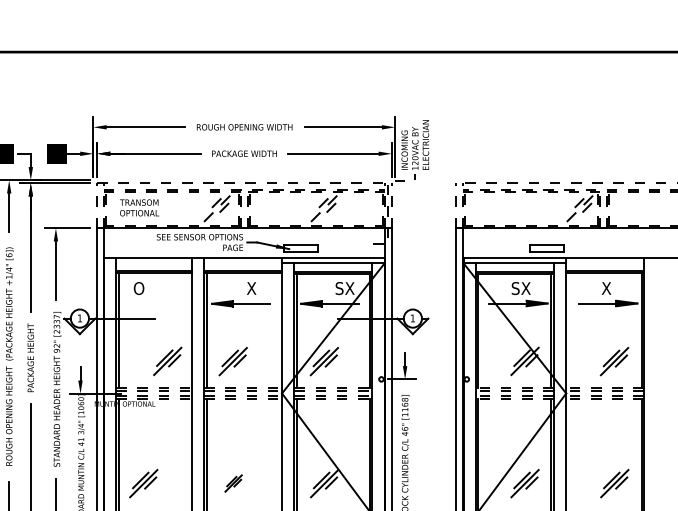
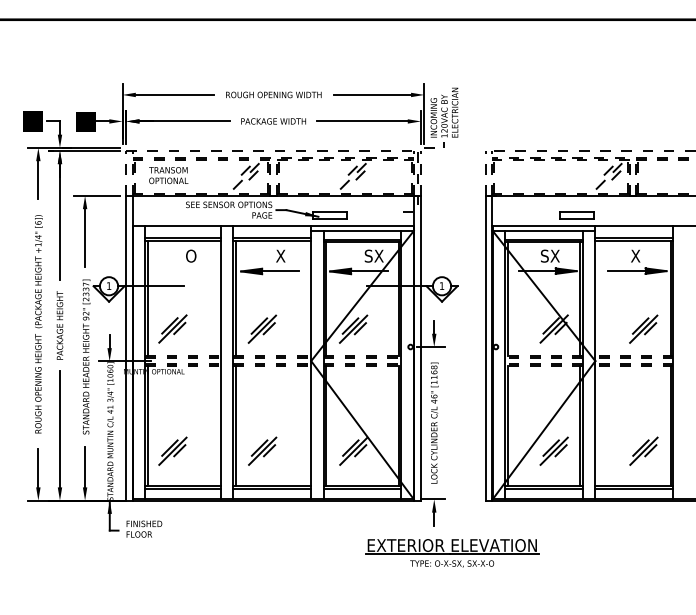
text: (139, 287) -> (191, 255), moved
part: (167, 360) -> (172, 328), moved
part: (233, 482) -> (262, 450), size x1.67

